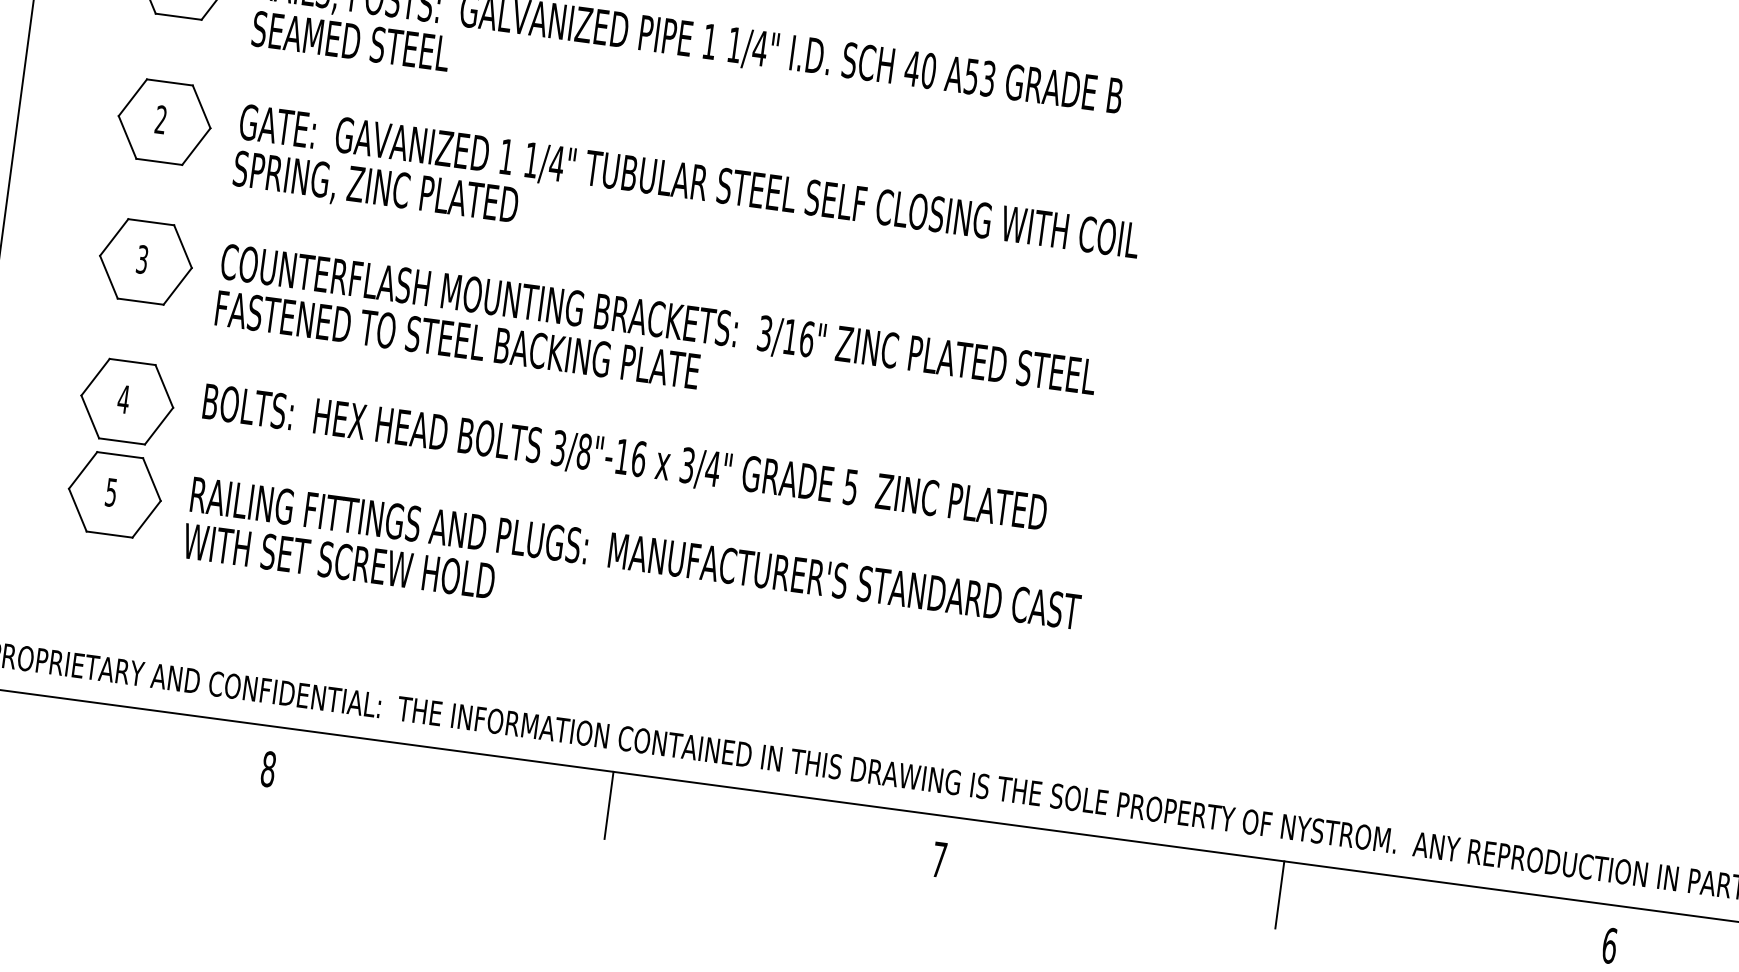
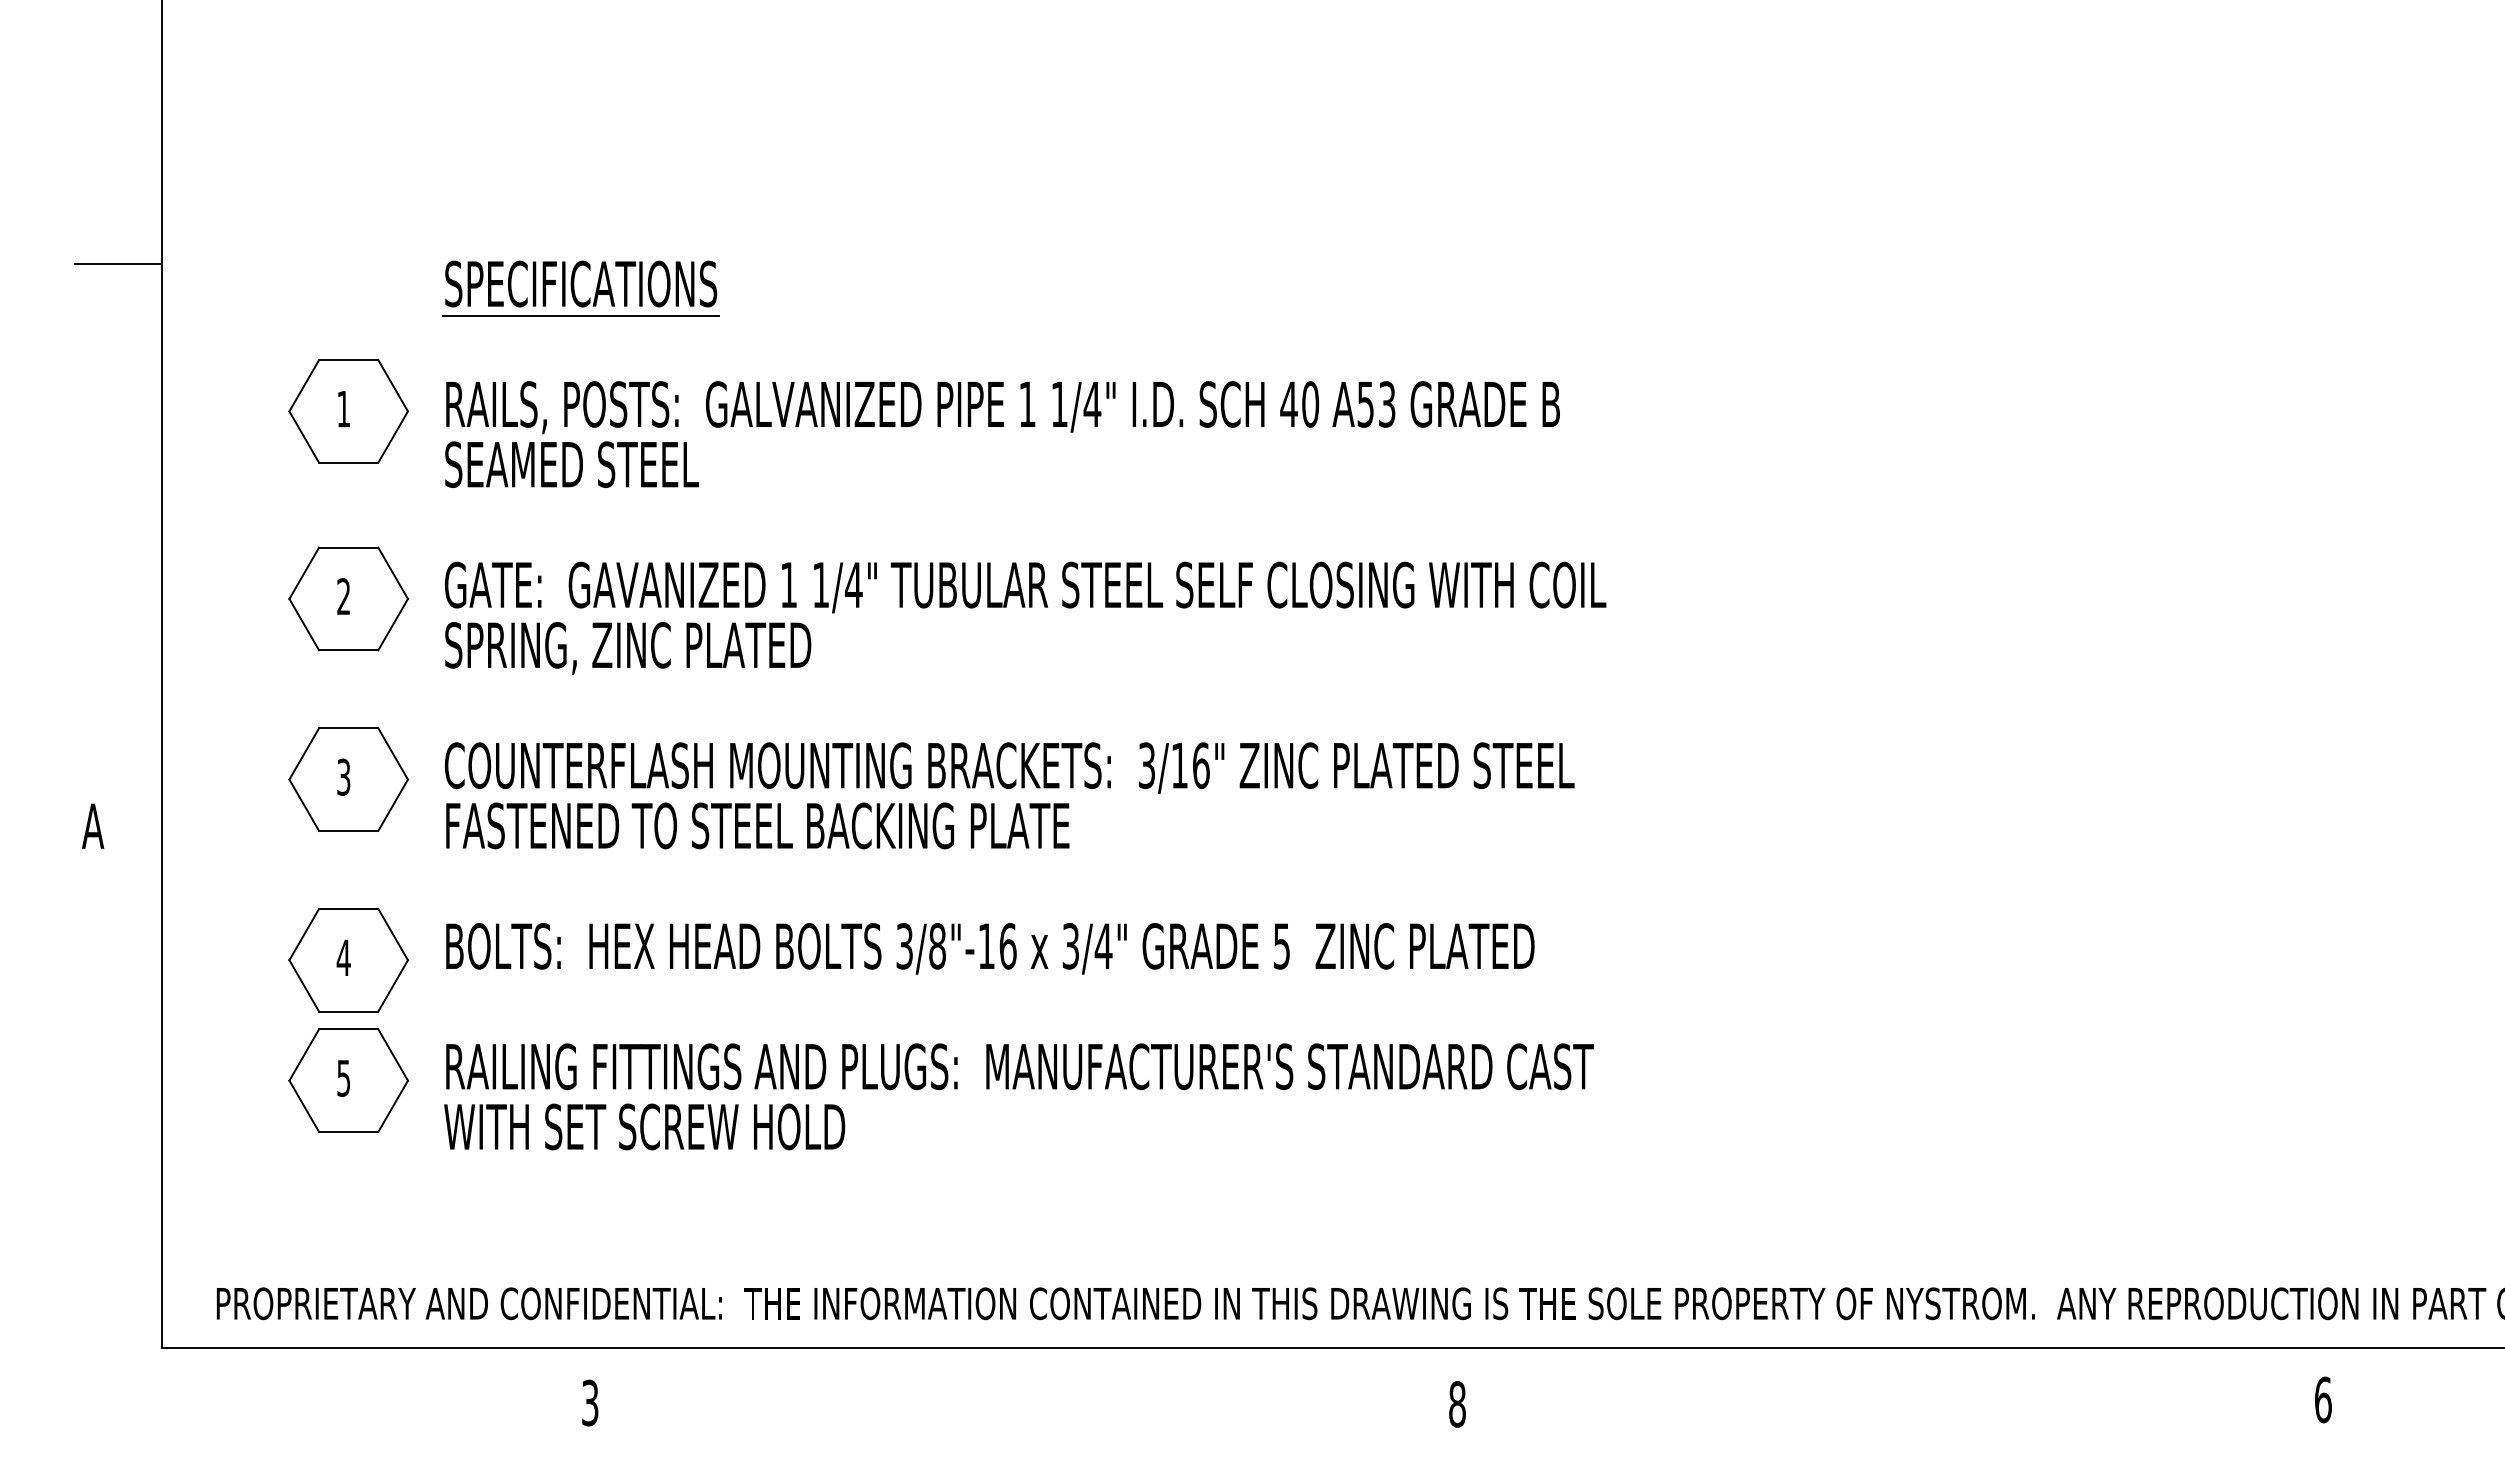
text: (268, 768) -> (590, 1402), 8 -> 3
line: (608, 804) -> (1028, 1390), removed
text: (939, 859) -> (1457, 1404), 7 -> 8
line: (1279, 894) -> (1895, 1390), removed

